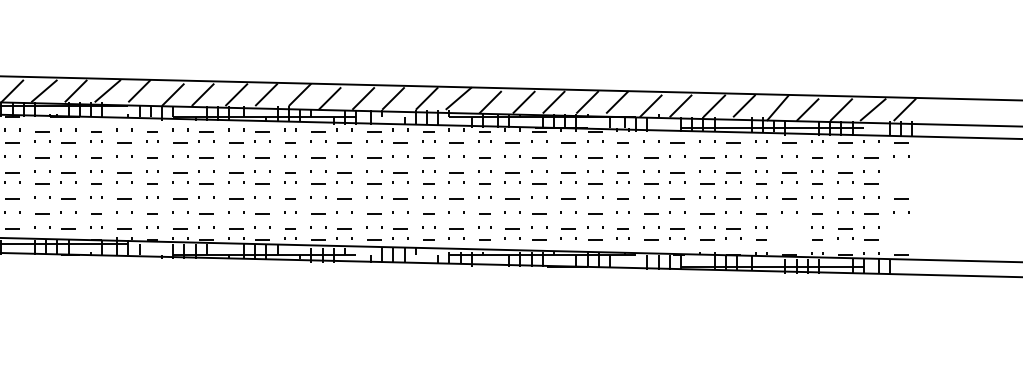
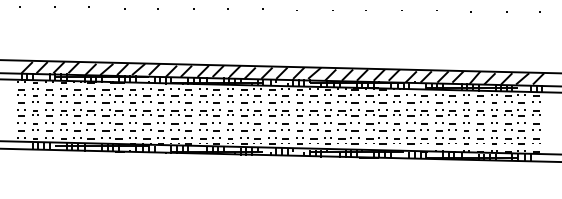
part: (900, 176) -> (536, 112), added
part: (789, 232) -> (480, 140), added
part: (900, 232) -> (536, 140), added

